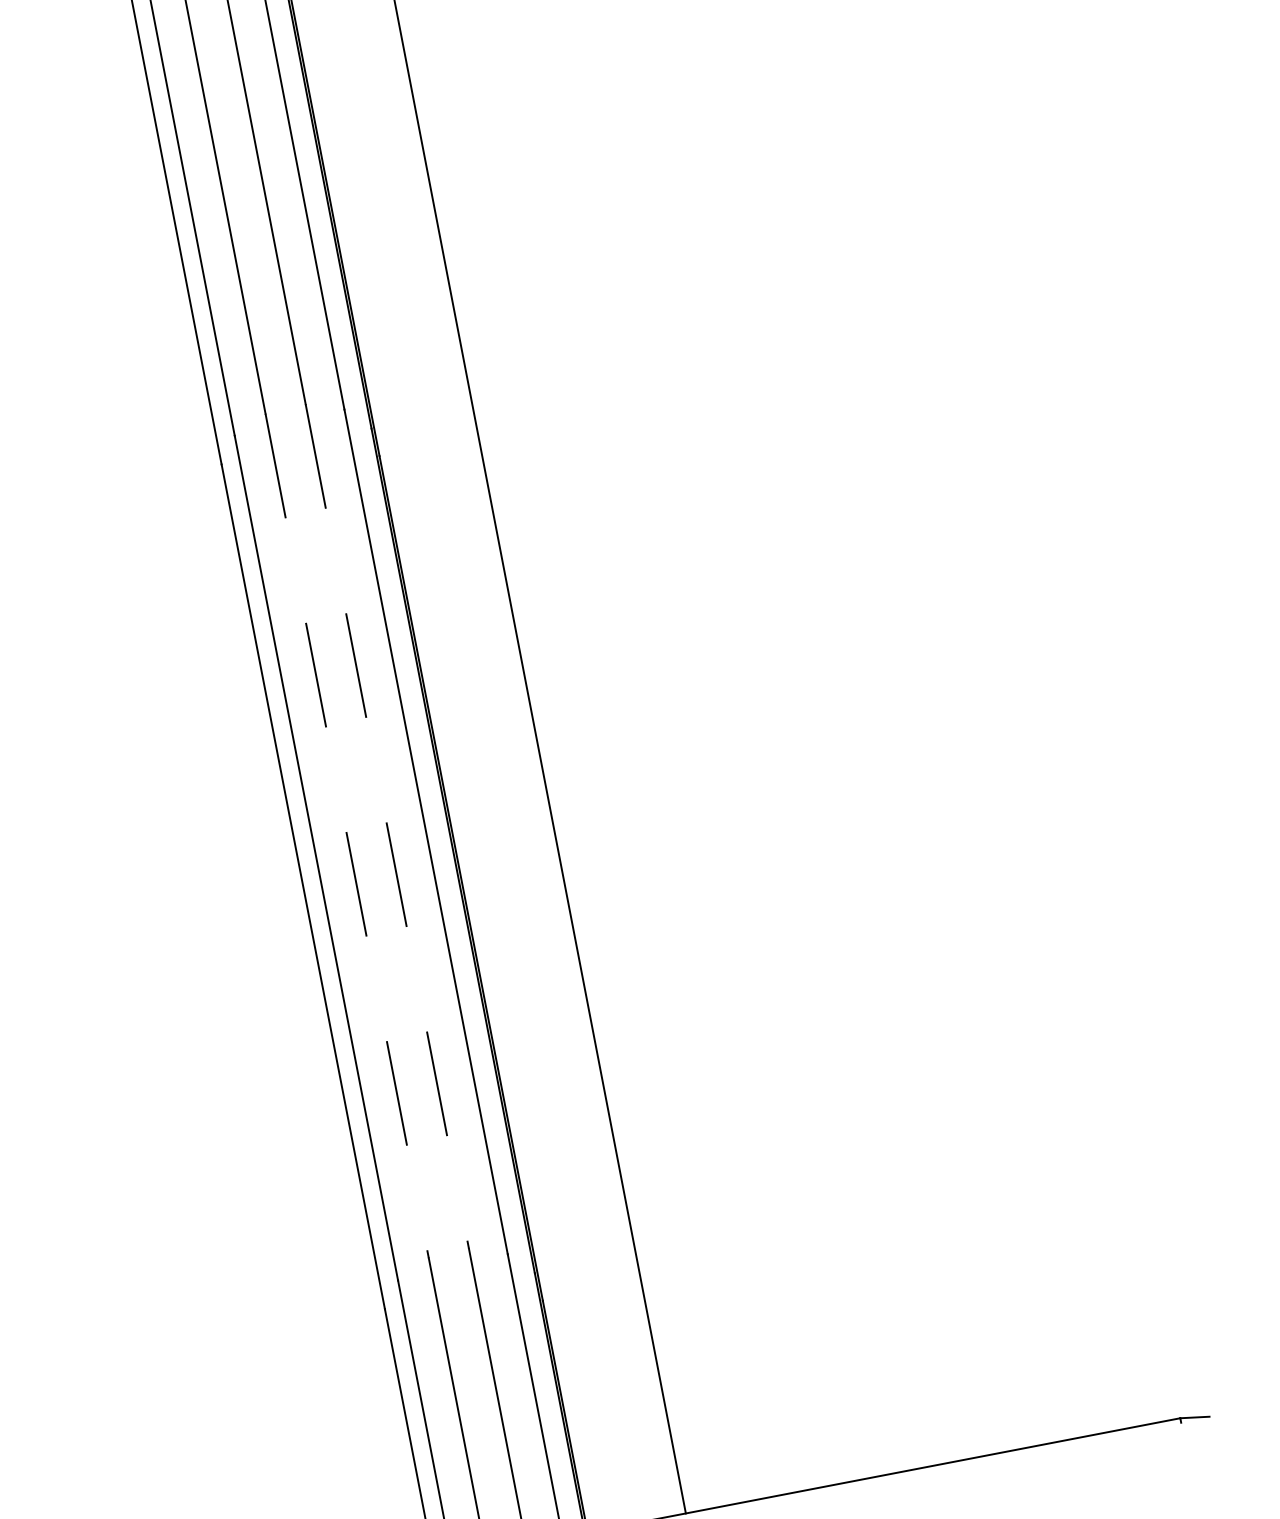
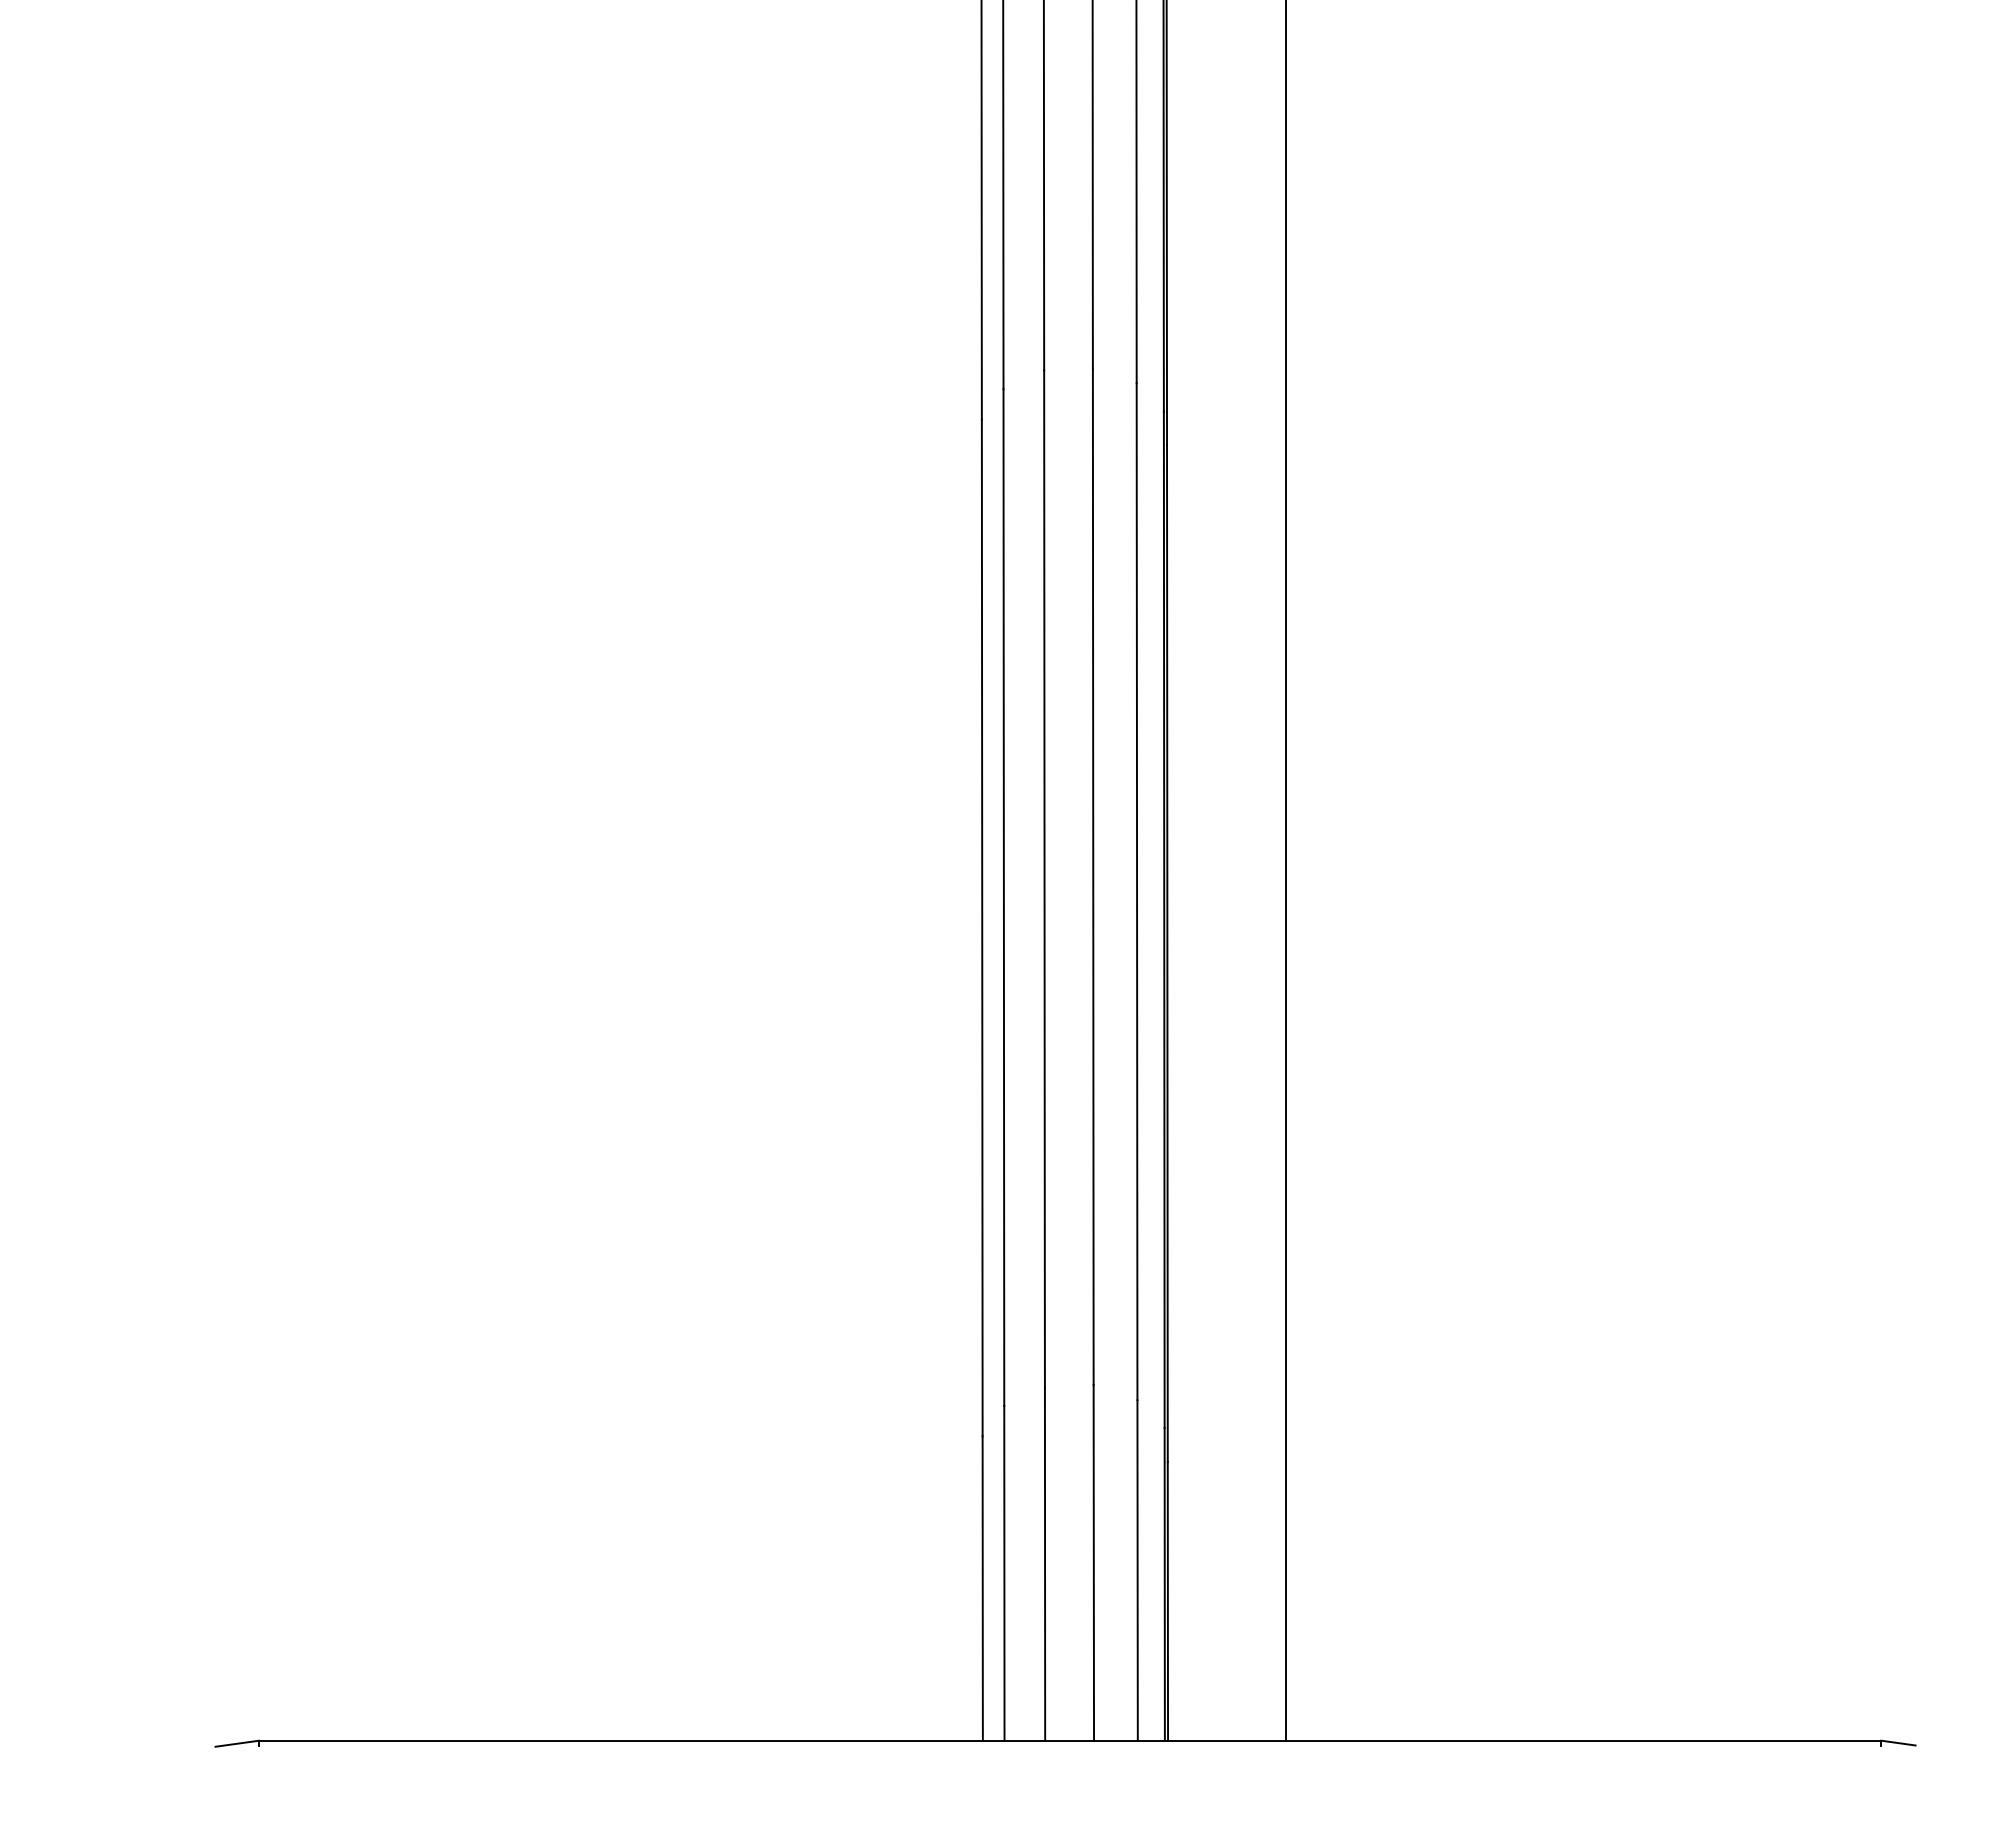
line: (387, 827) -> (1093, 877), dashed -> solid
line: (347, 836) -> (1044, 879), dashed -> solid

